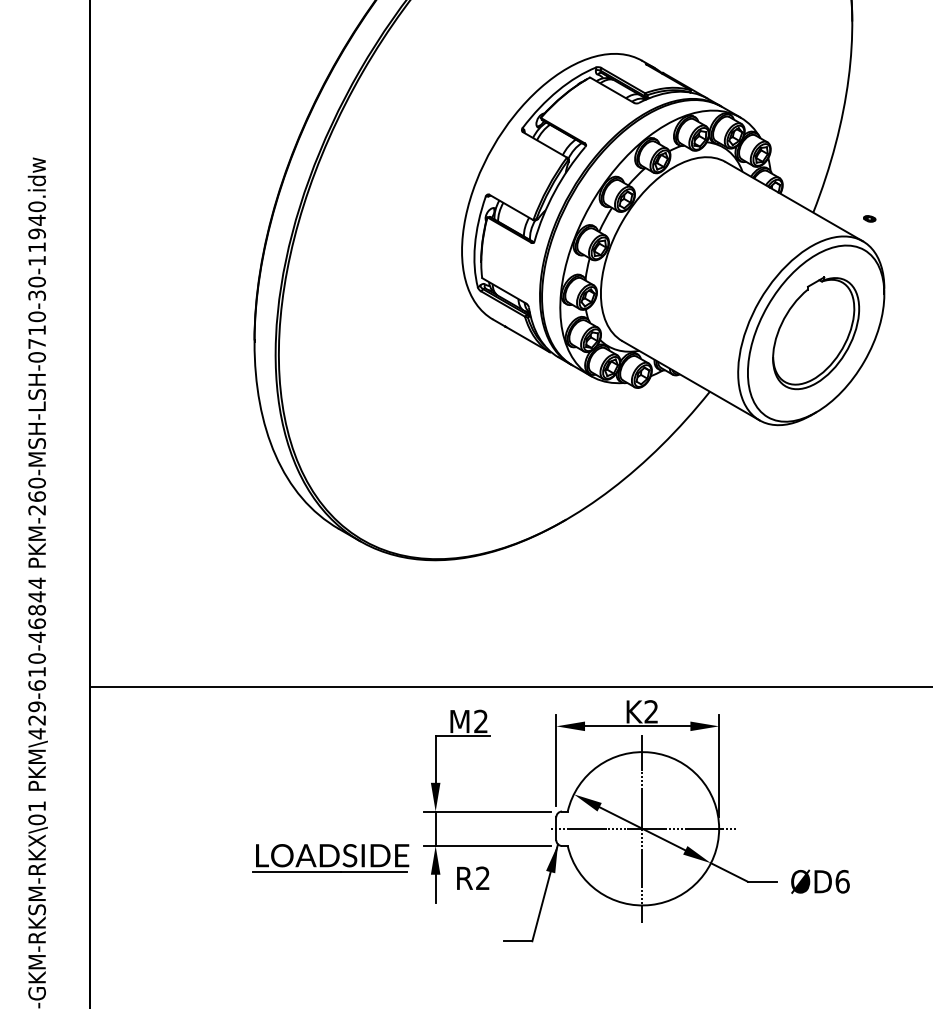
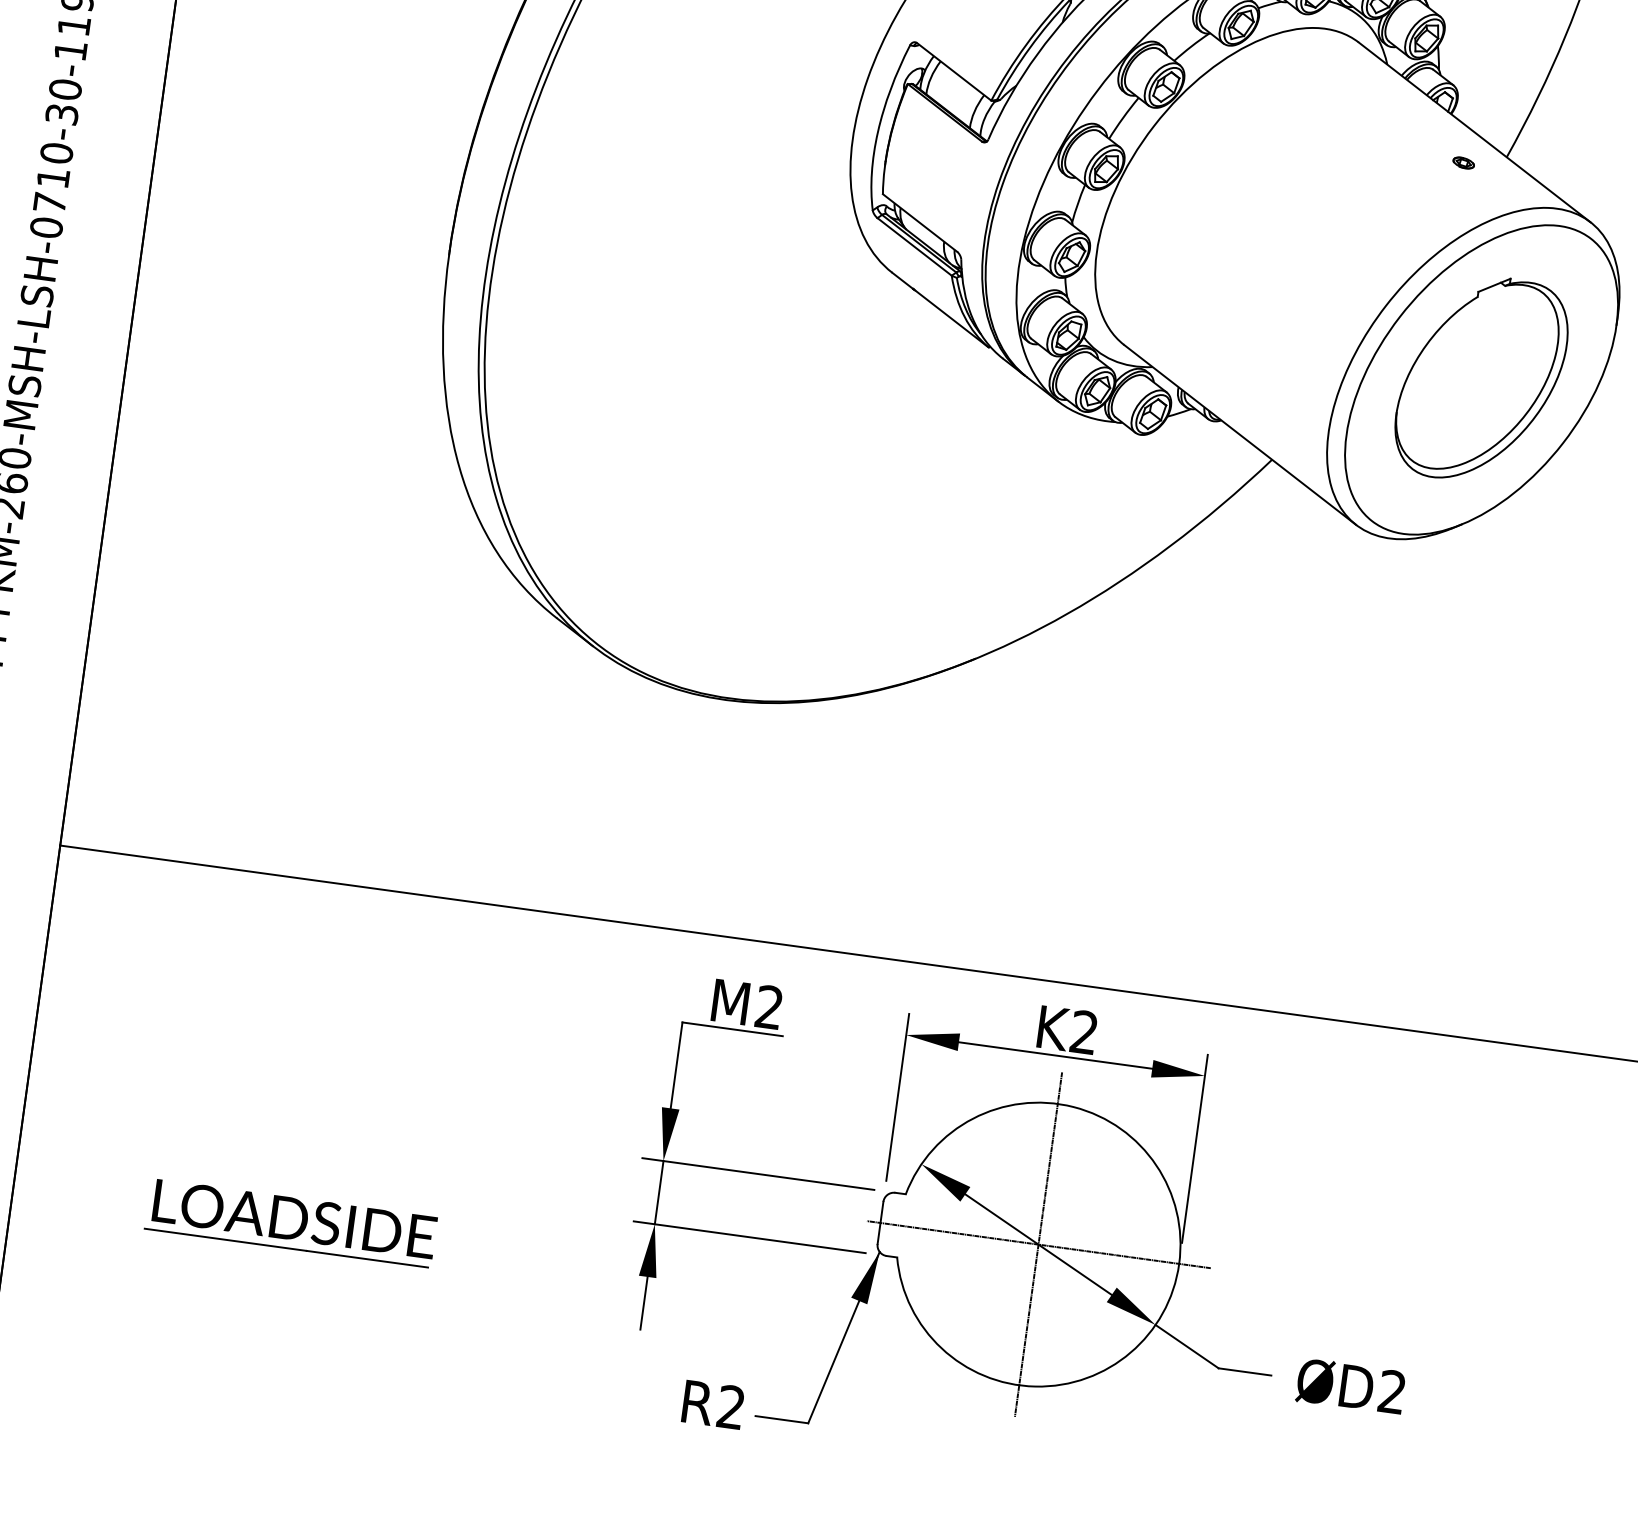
part: (869, 218) -> (1463, 162), moved
part: (330, 858) -> (290, 1223), moved
text: (473, 877) -> (714, 1403), moved
text: (842, 881) -> (1392, 1391), ØD6 -> ØD2

